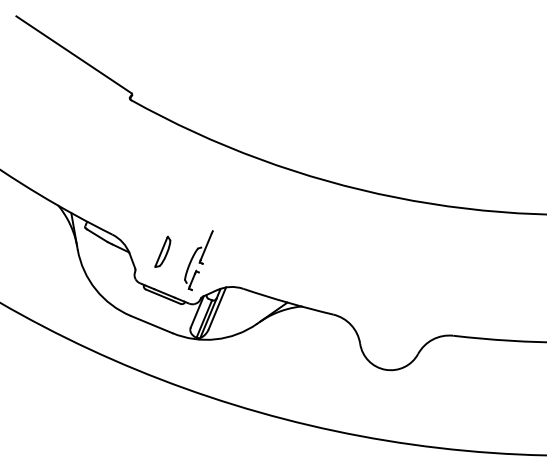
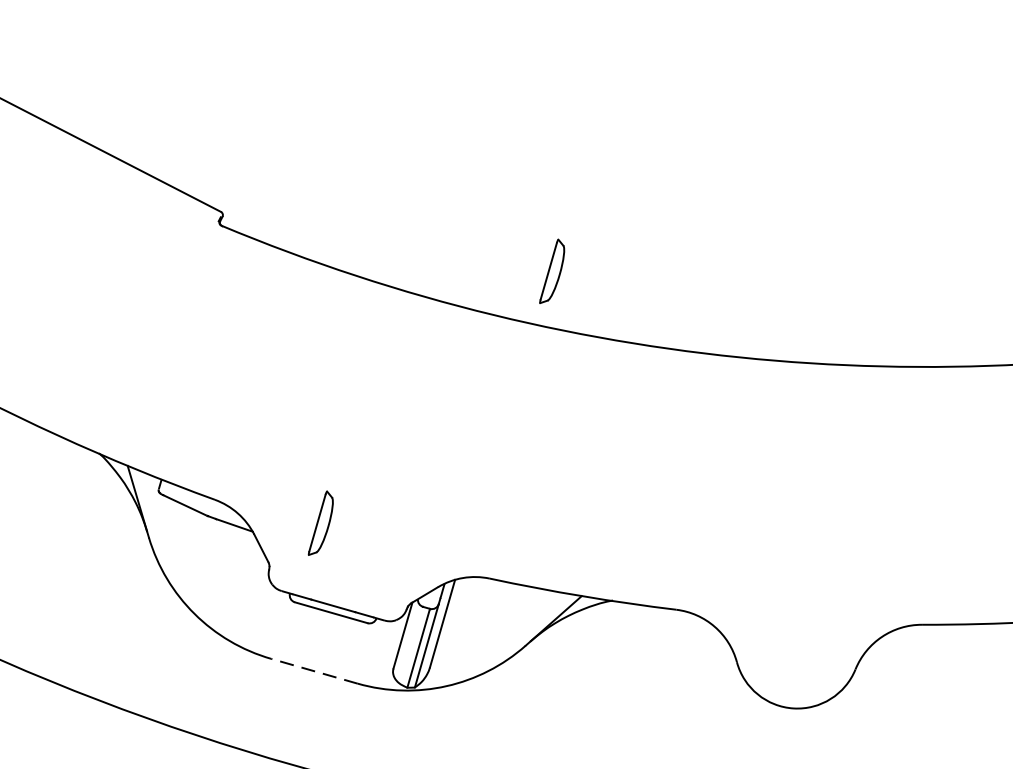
part: (290, 140) -> (550, 270), added
part: (198, 260) -> (393, 532), removed
line: (151, 324) -> (314, 671), solid -> dashed

